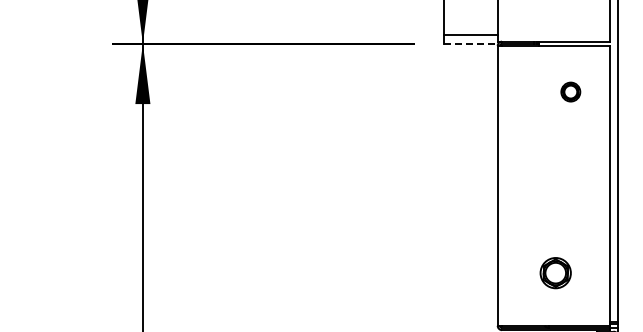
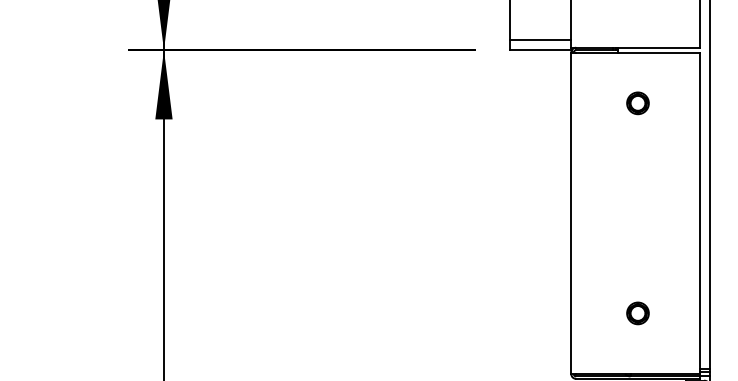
line: (471, 43) -> (541, 49), dashed -> solid
part: (570, 91) -> (637, 102), moved
part: (555, 272) -> (637, 312), size x0.62

